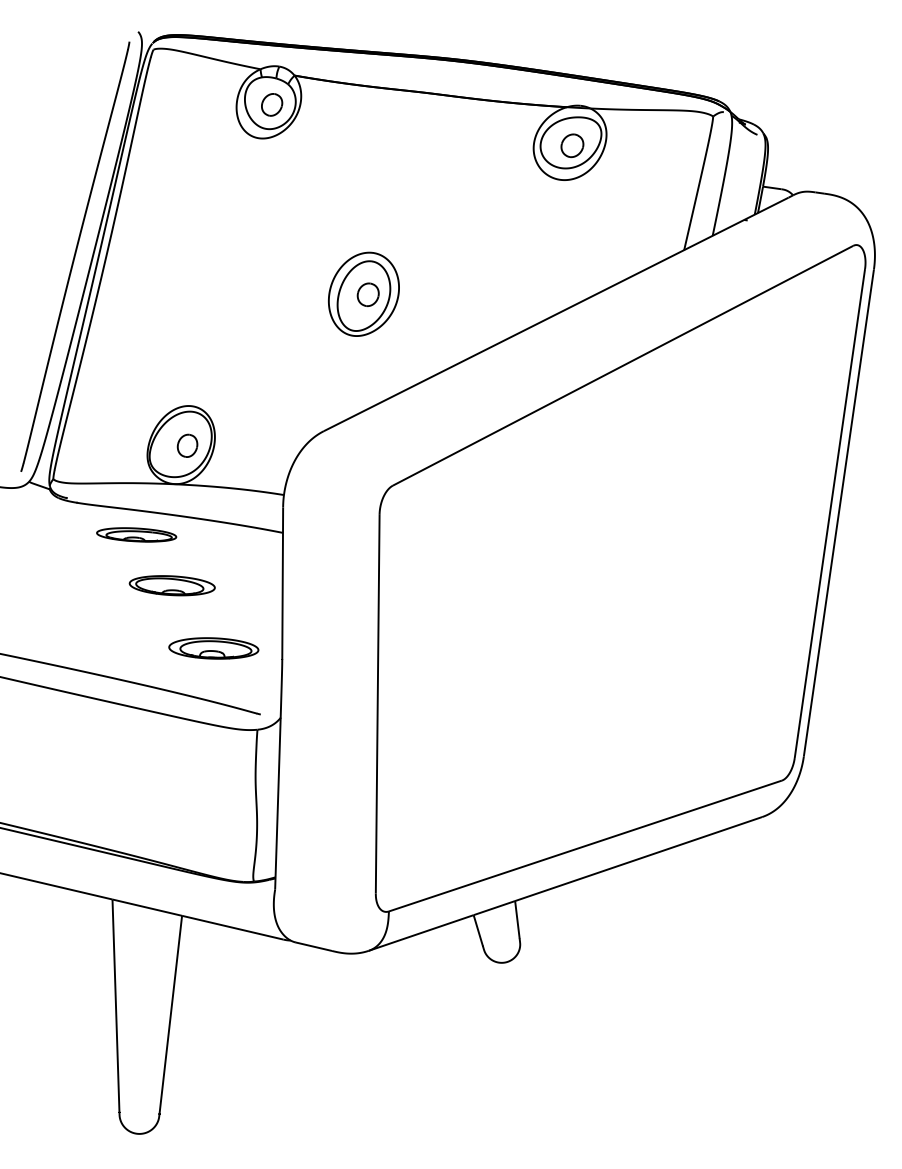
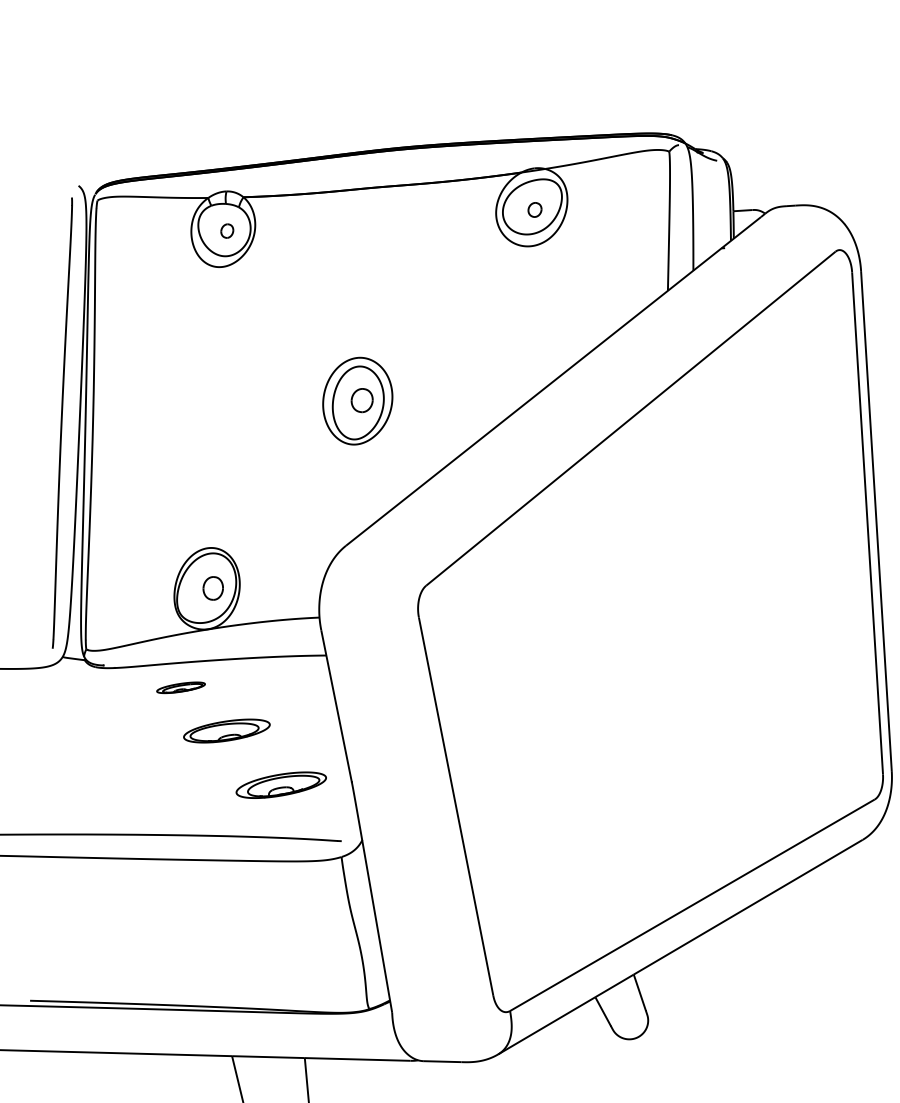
part: (272, 104) -> (227, 230), size x0.6
part: (572, 145) -> (534, 209), size x0.6
part: (136, 534) -> (180, 687), size x0.6

